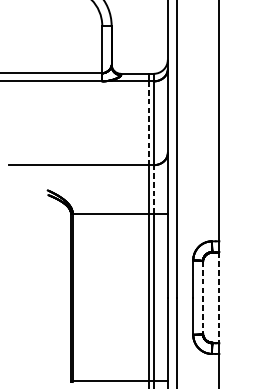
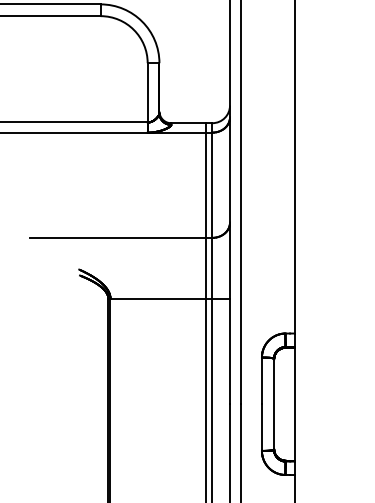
line: (149, 123) -> (206, 185), dashed -> solid
line: (153, 189) -> (212, 268), dashed -> solid
line: (203, 297) -> (274, 404), dashed -> solid
line: (219, 297) -> (294, 404), dashed -> solid

